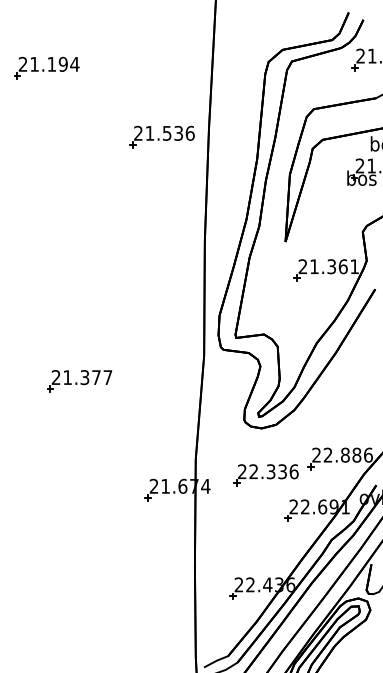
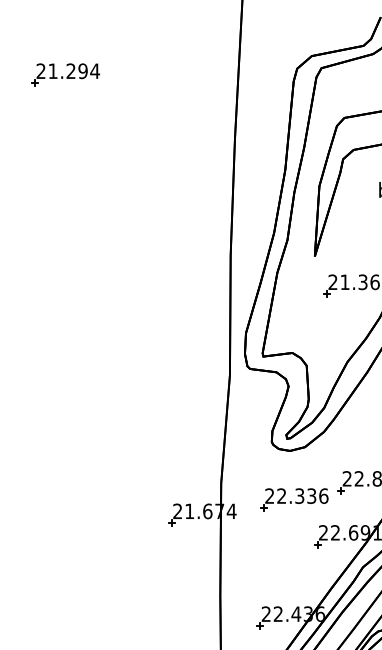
text: (51, 63) -> (70, 70), 21.194 -> 21.294
part: (161, 136) -> (185, 146), removed
part: (79, 381) -> (99, 402), removed

